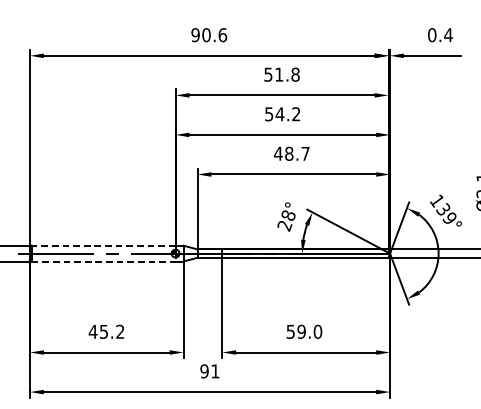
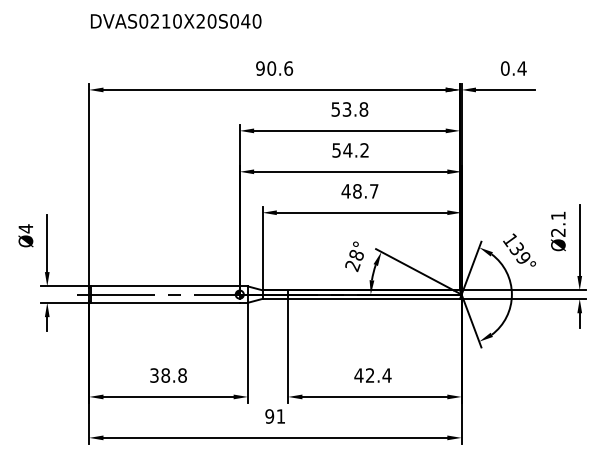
text: (278, 74) -> (346, 109), 51.8 -> 53.8
line: (102, 245) -> (164, 286), dashed -> solid
line: (103, 261) -> (165, 302), dashed -> solid
text: (105, 331) -> (167, 375), 45.2 -> 38.8
text: (303, 331) -> (372, 375), 59.0 -> 42.4

